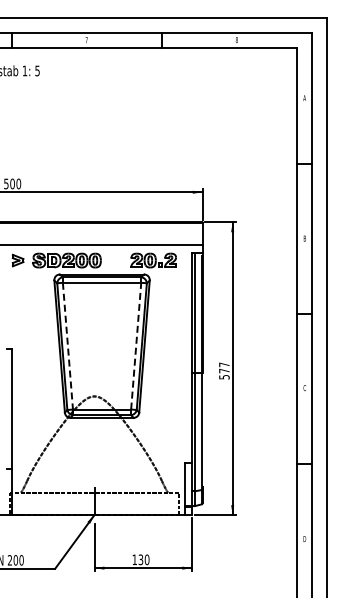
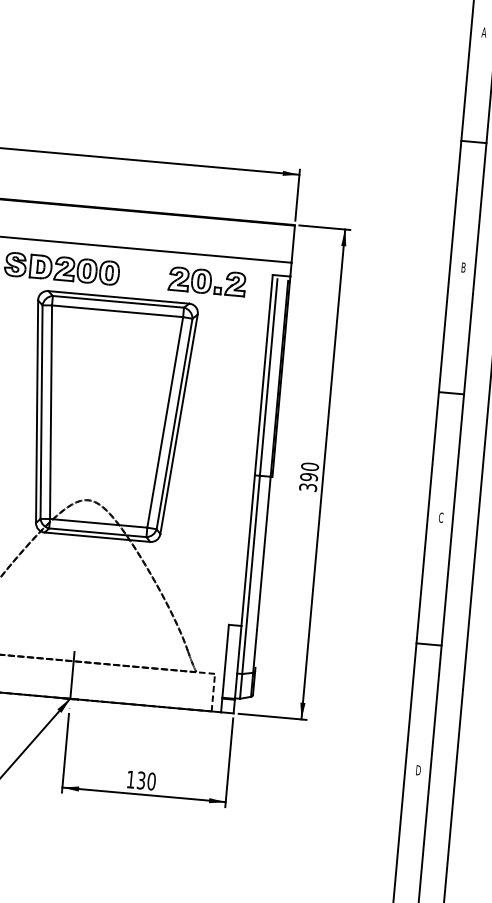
line: (67, 346) -> (50, 412), dashed -> solid
line: (136, 346) -> (165, 422), dashed -> solid
text: (224, 370) -> (309, 476), 577 -> 390

